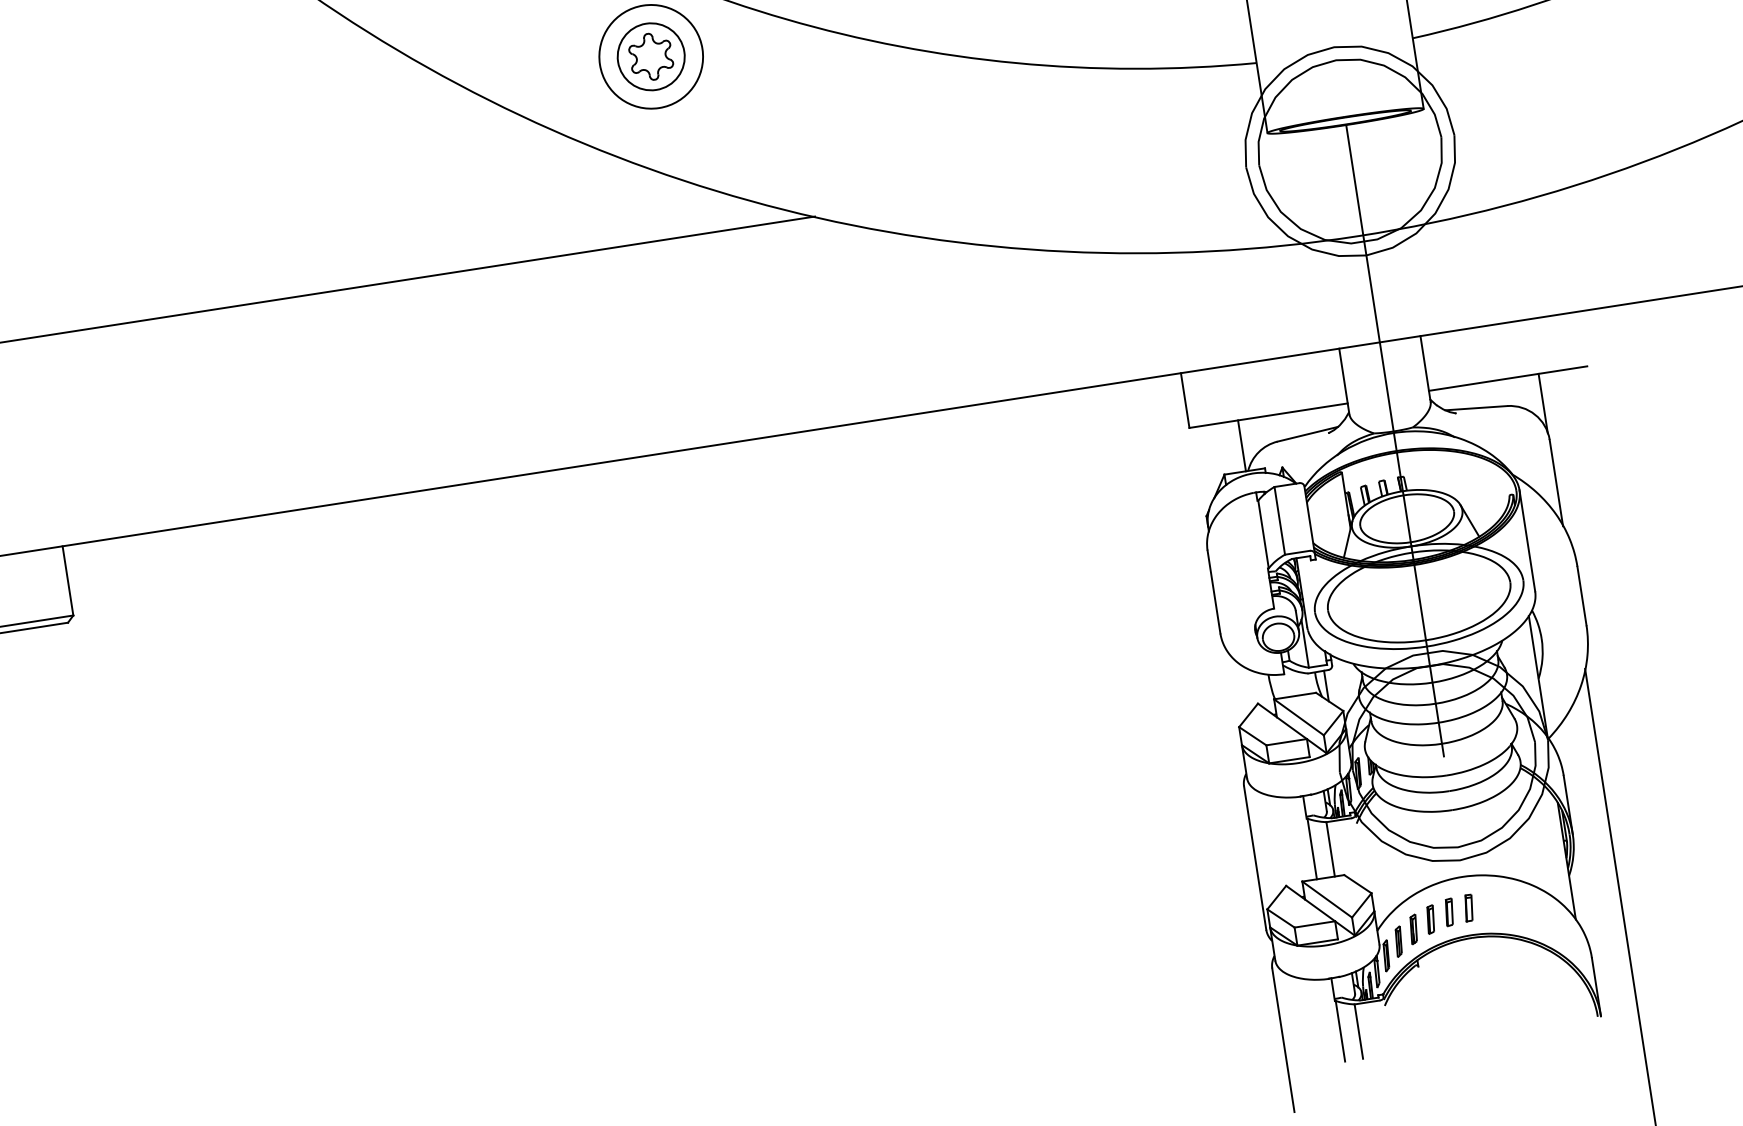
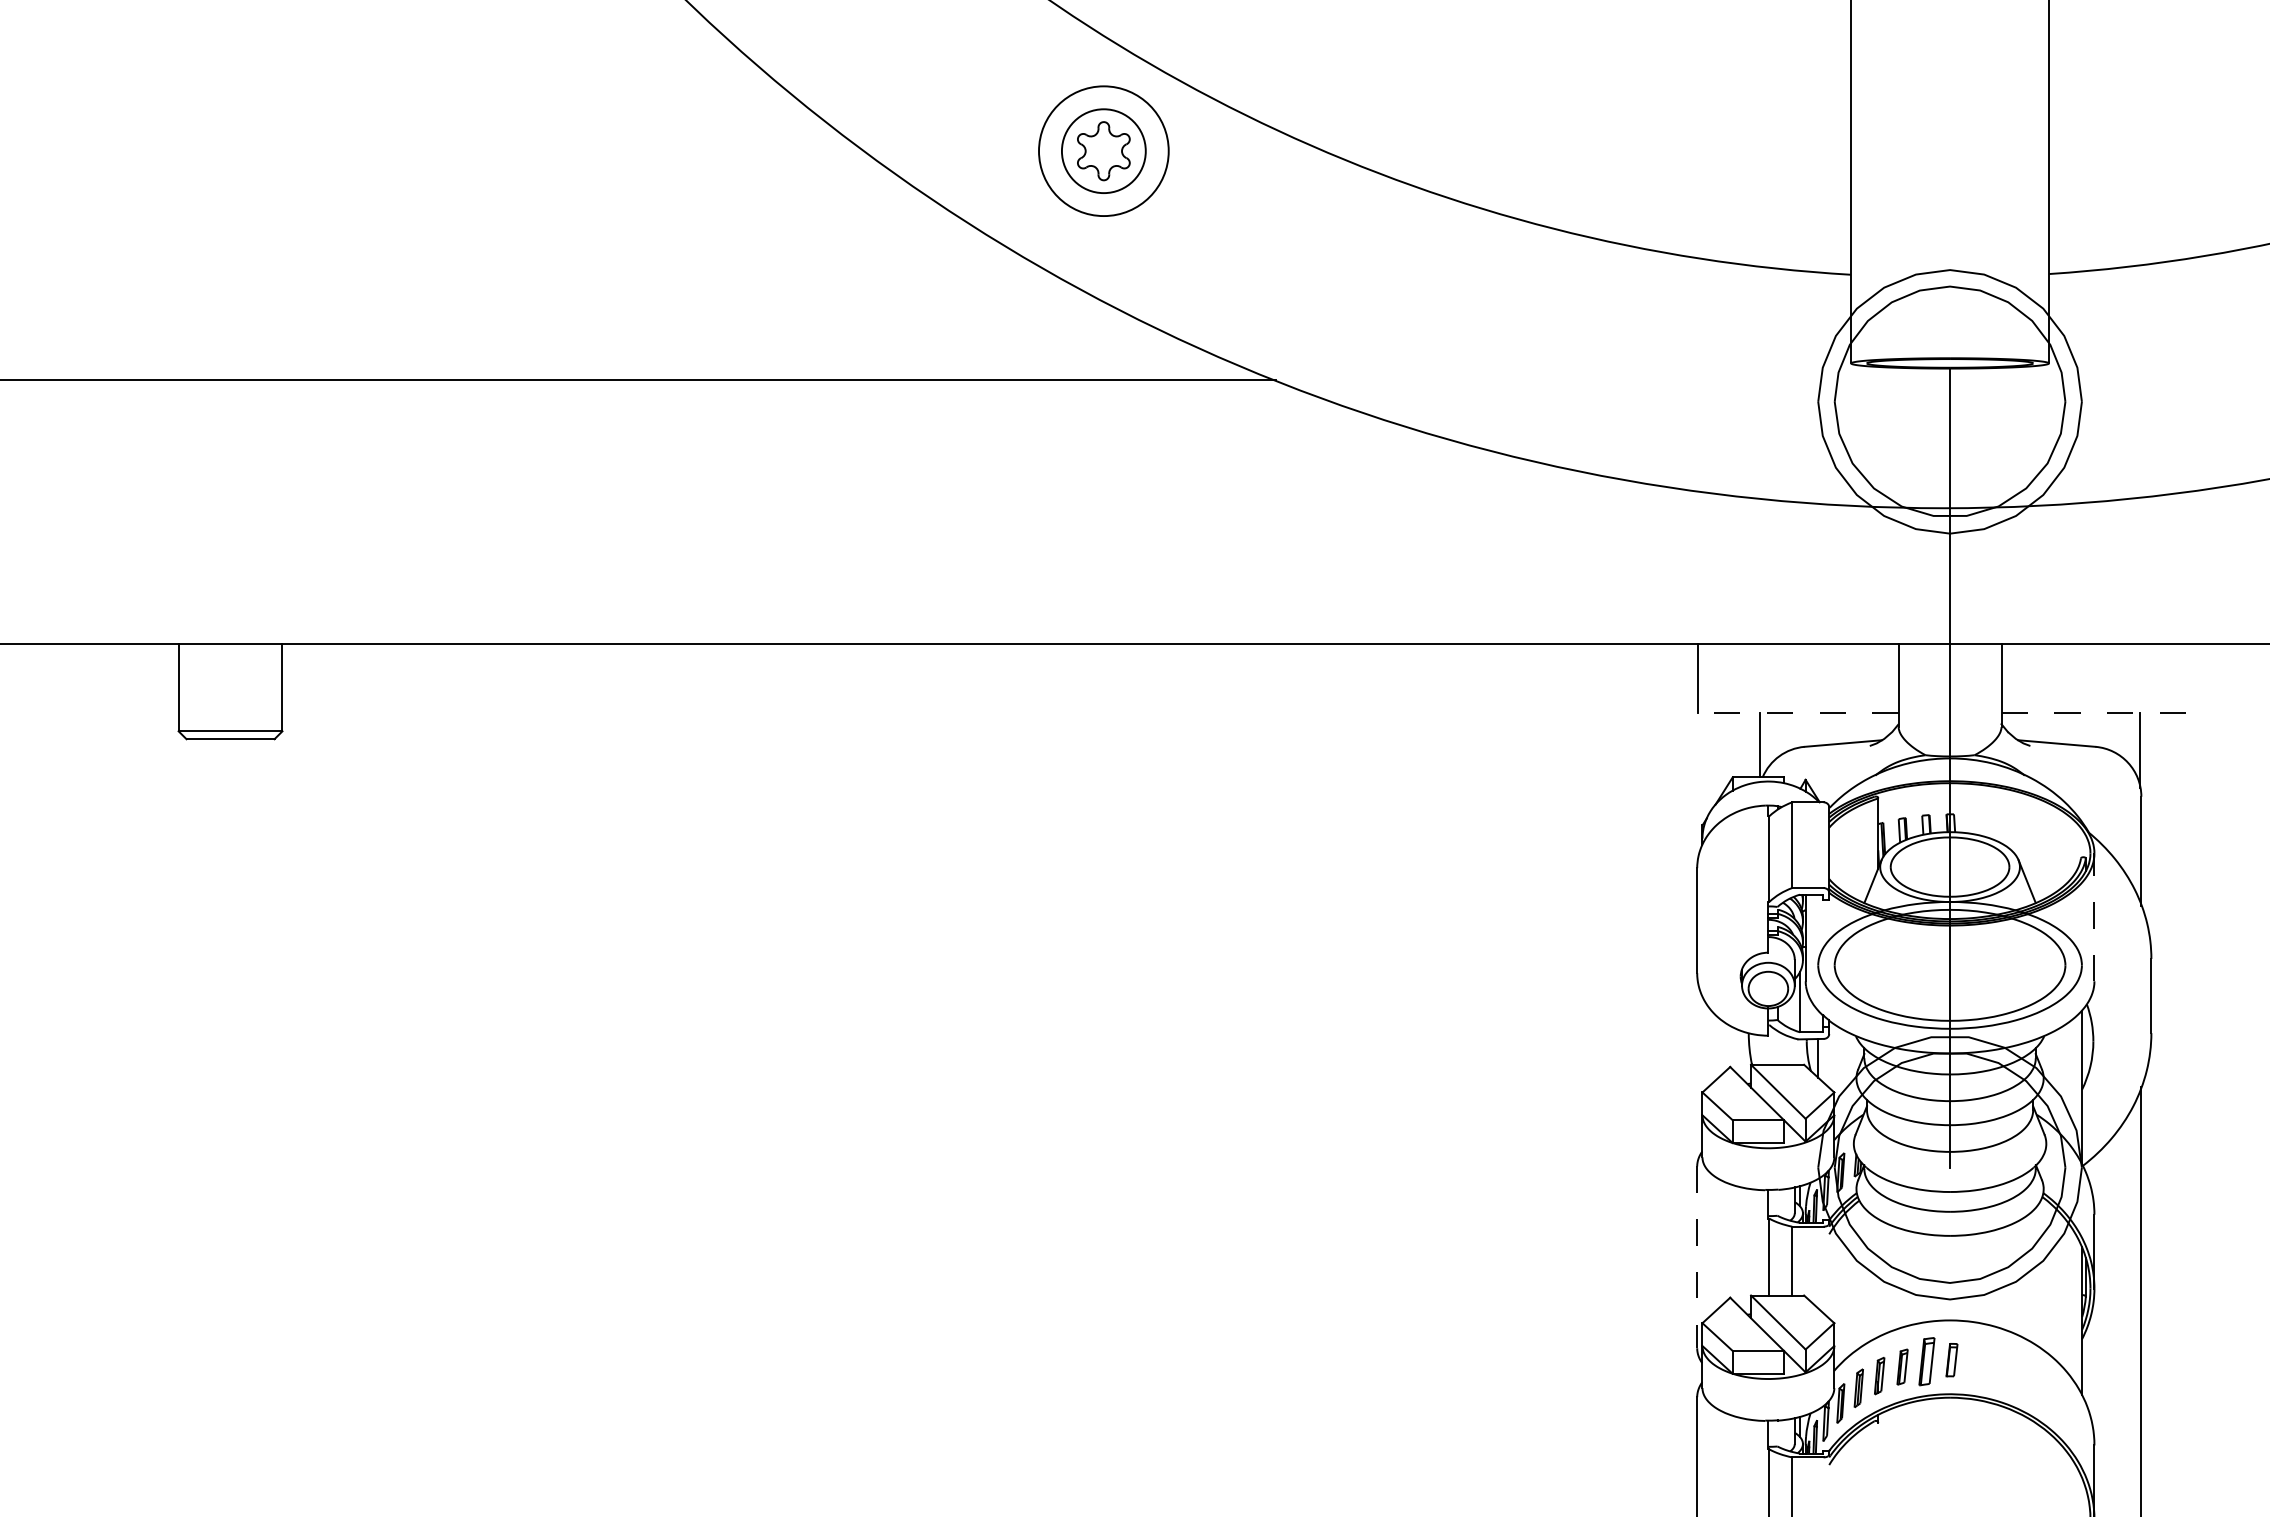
line: (1508, 378) -> (2102, 713), solid -> dashed
line: (1267, 416) -> (1797, 713), solid -> dashed
line: (1527, 540) -> (2094, 917), solid -> dashed
line: (1255, 858) -> (1697, 1257), solid -> dashed
part: (1449, 912) -> (1926, 1361), size x1.4

